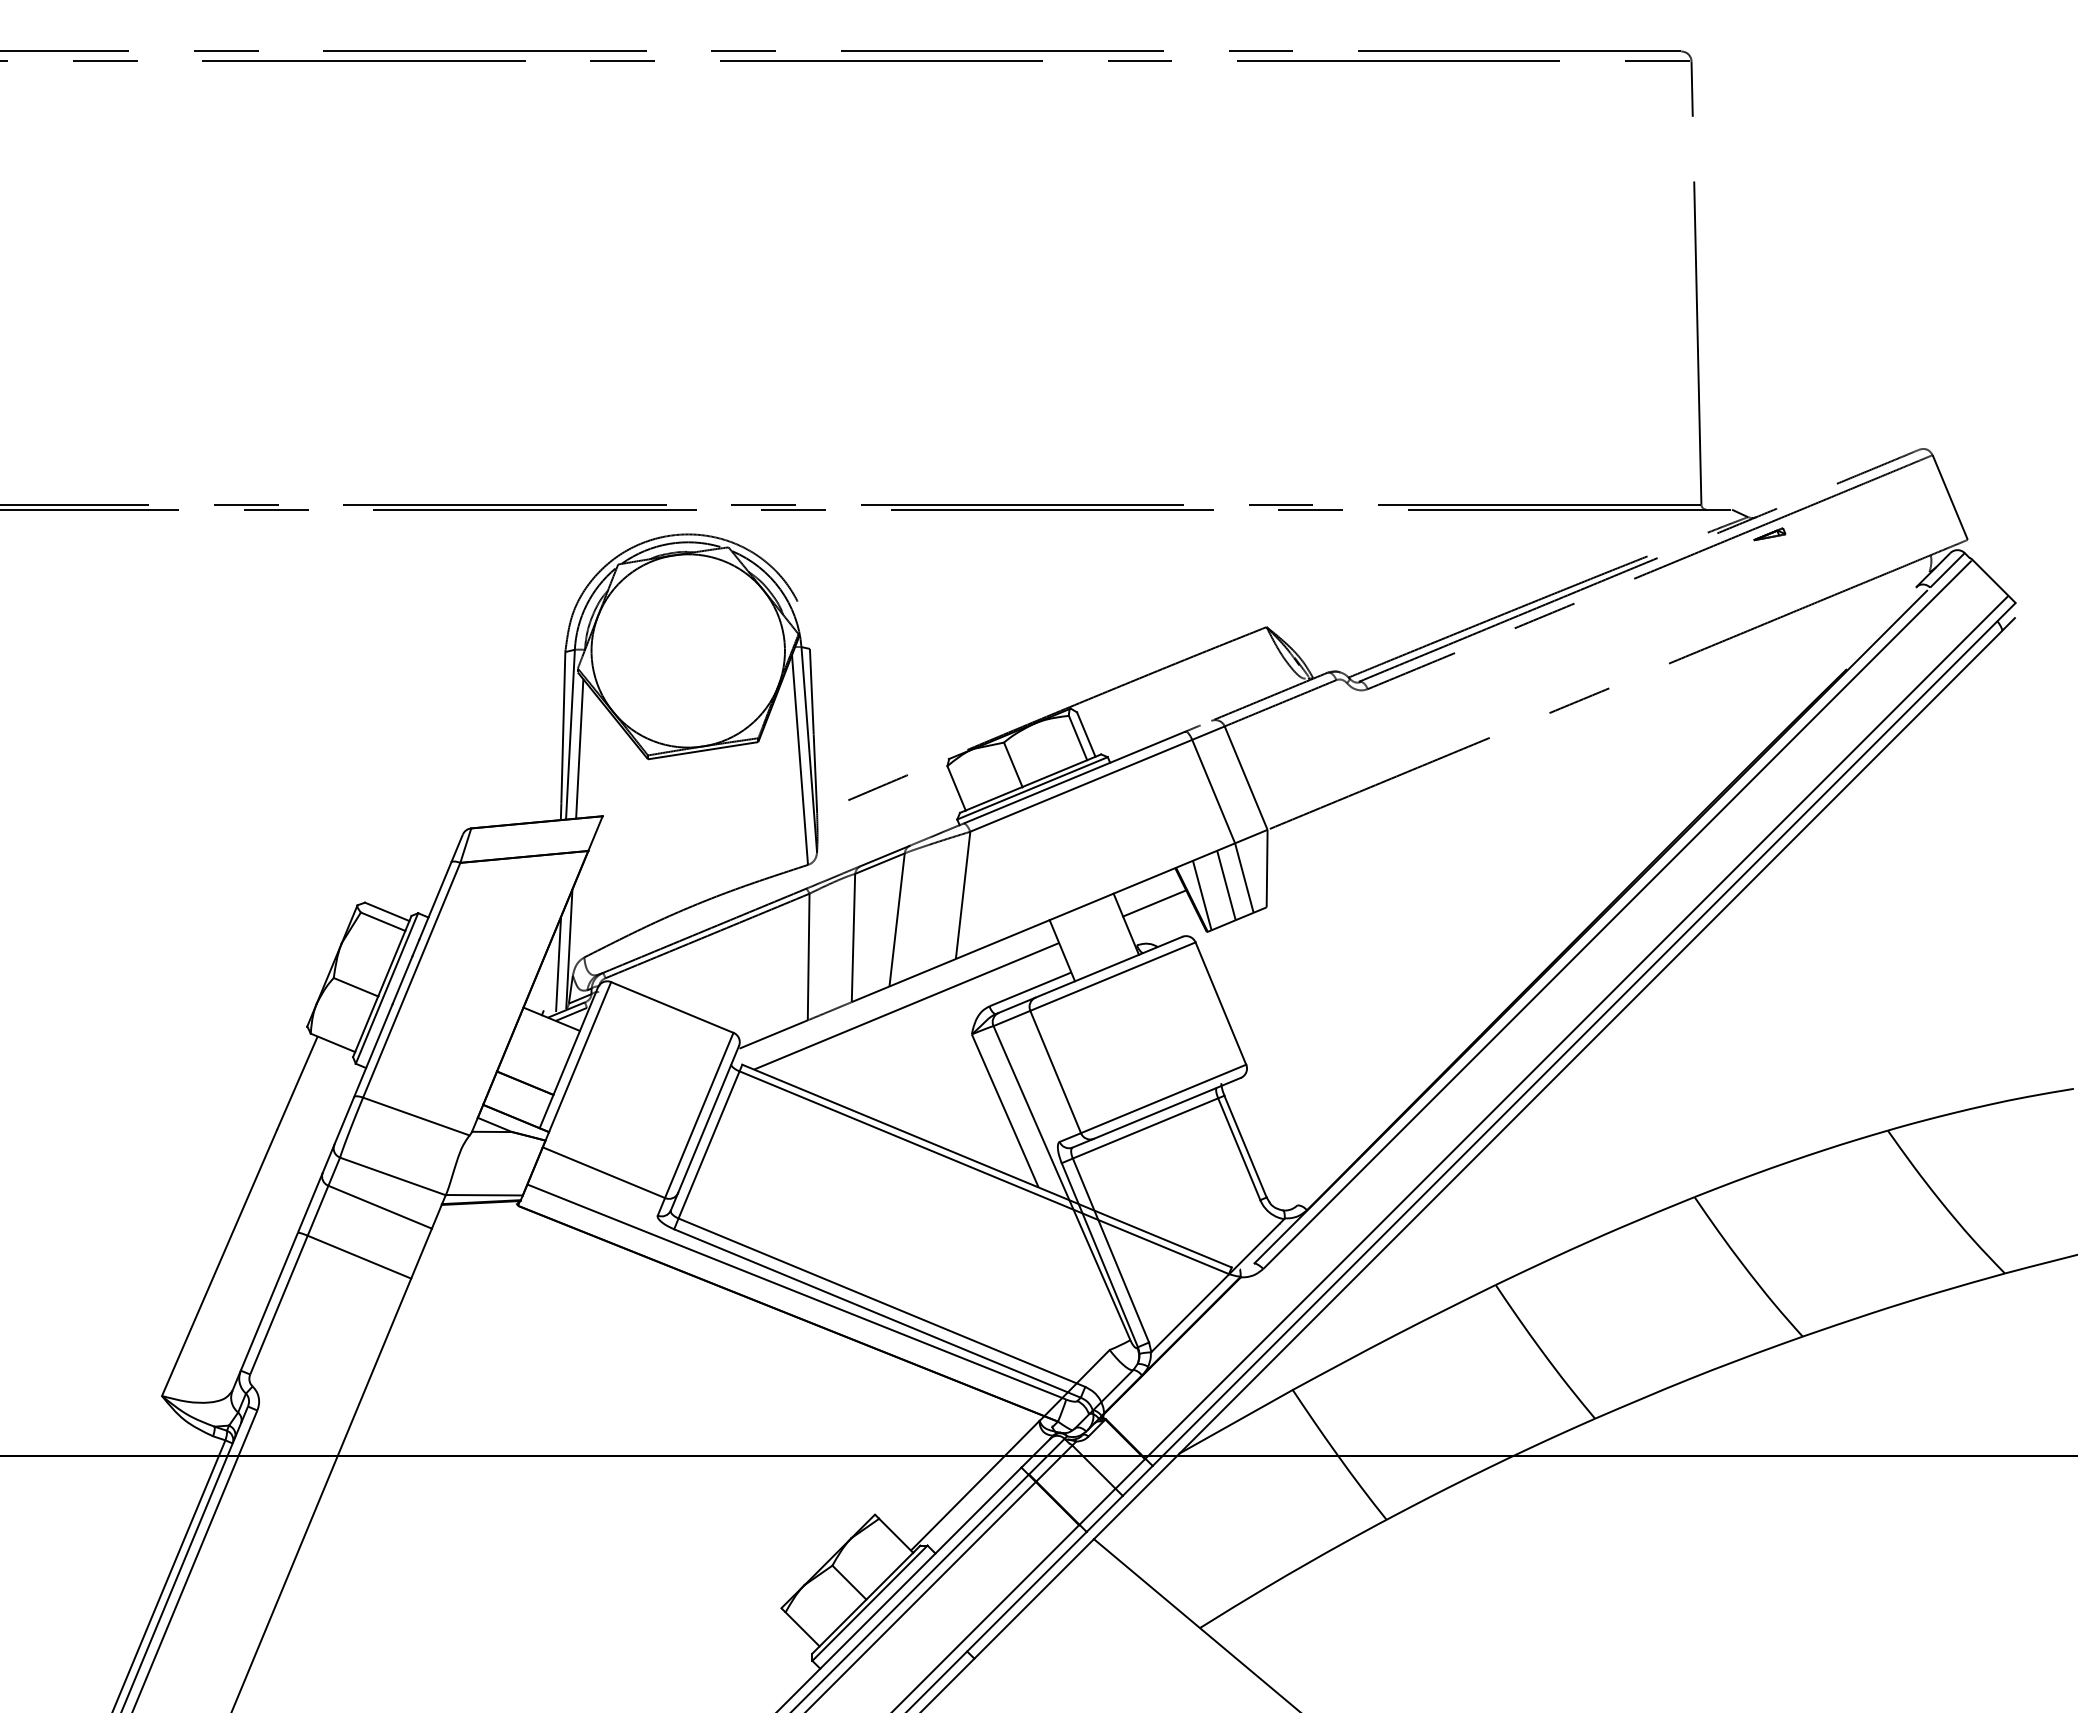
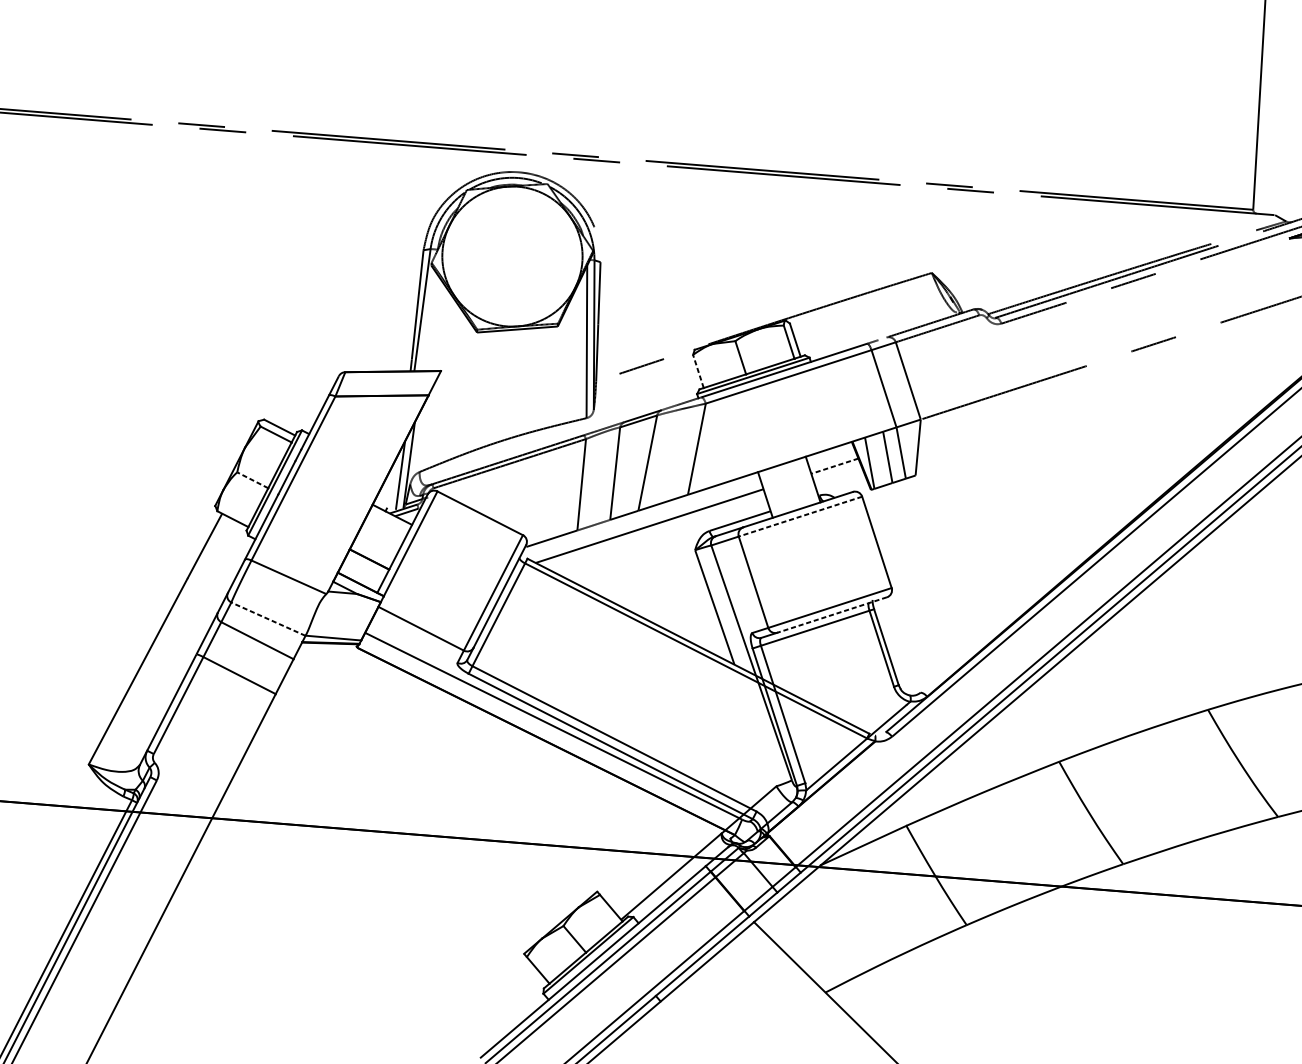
line: (579, 748) -> (428, 320), removed
line: (956, 787) -> (698, 370), solid -> dashed
line: (1154, 903) -> (834, 466), solid -> dashed
line: (1112, 976) -> (800, 516), solid -> dashed
line: (355, 987) -> (252, 480), solid -> dashed
line: (1166, 1108) -> (831, 615), solid -> dashed
line: (392, 1176) -> (268, 619), solid -> dashed

